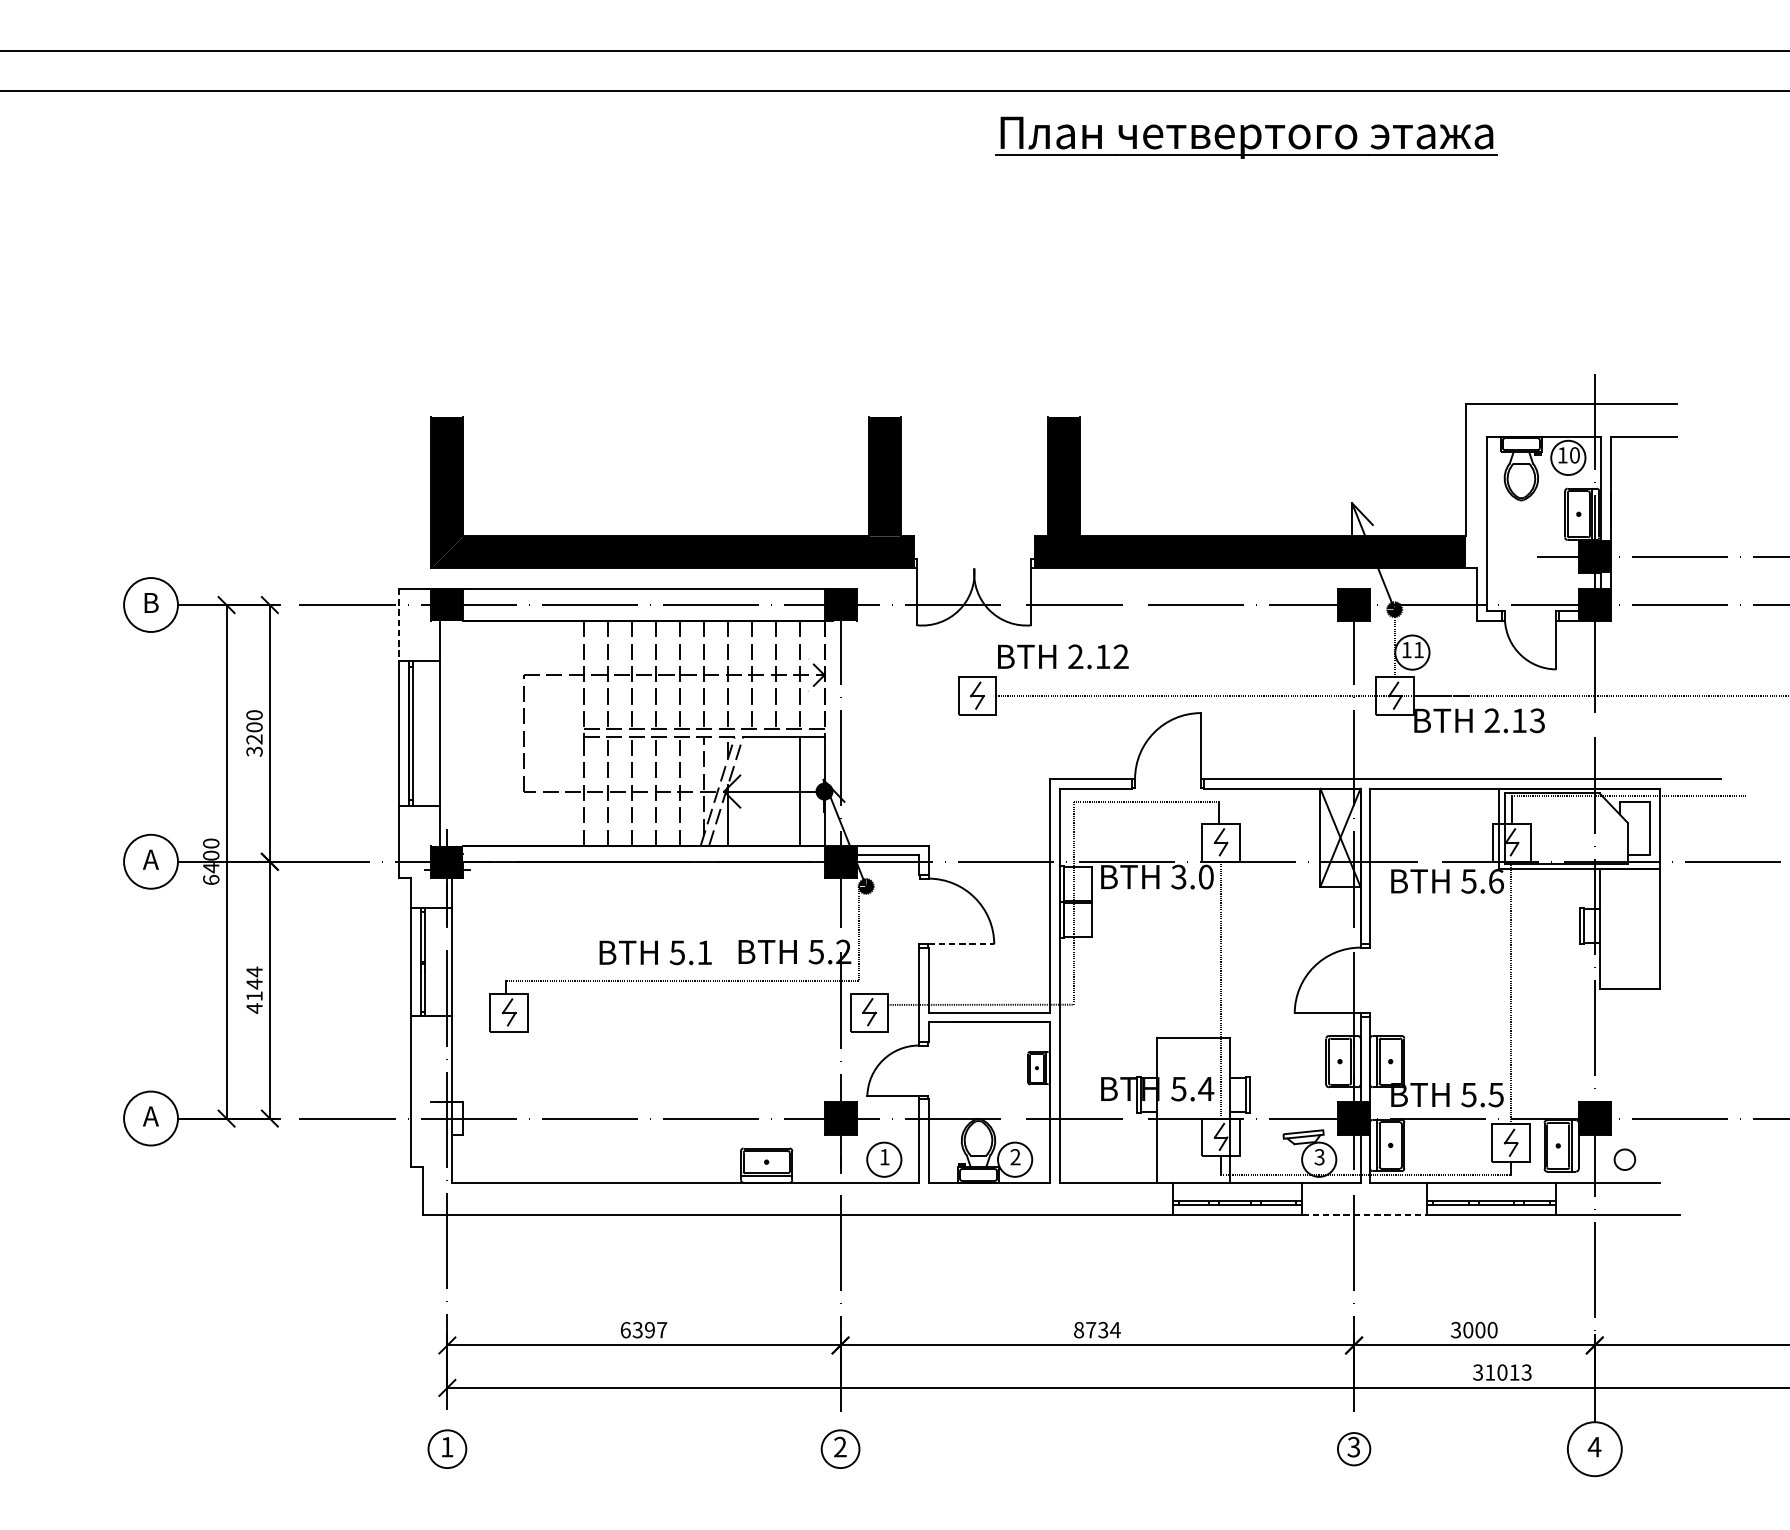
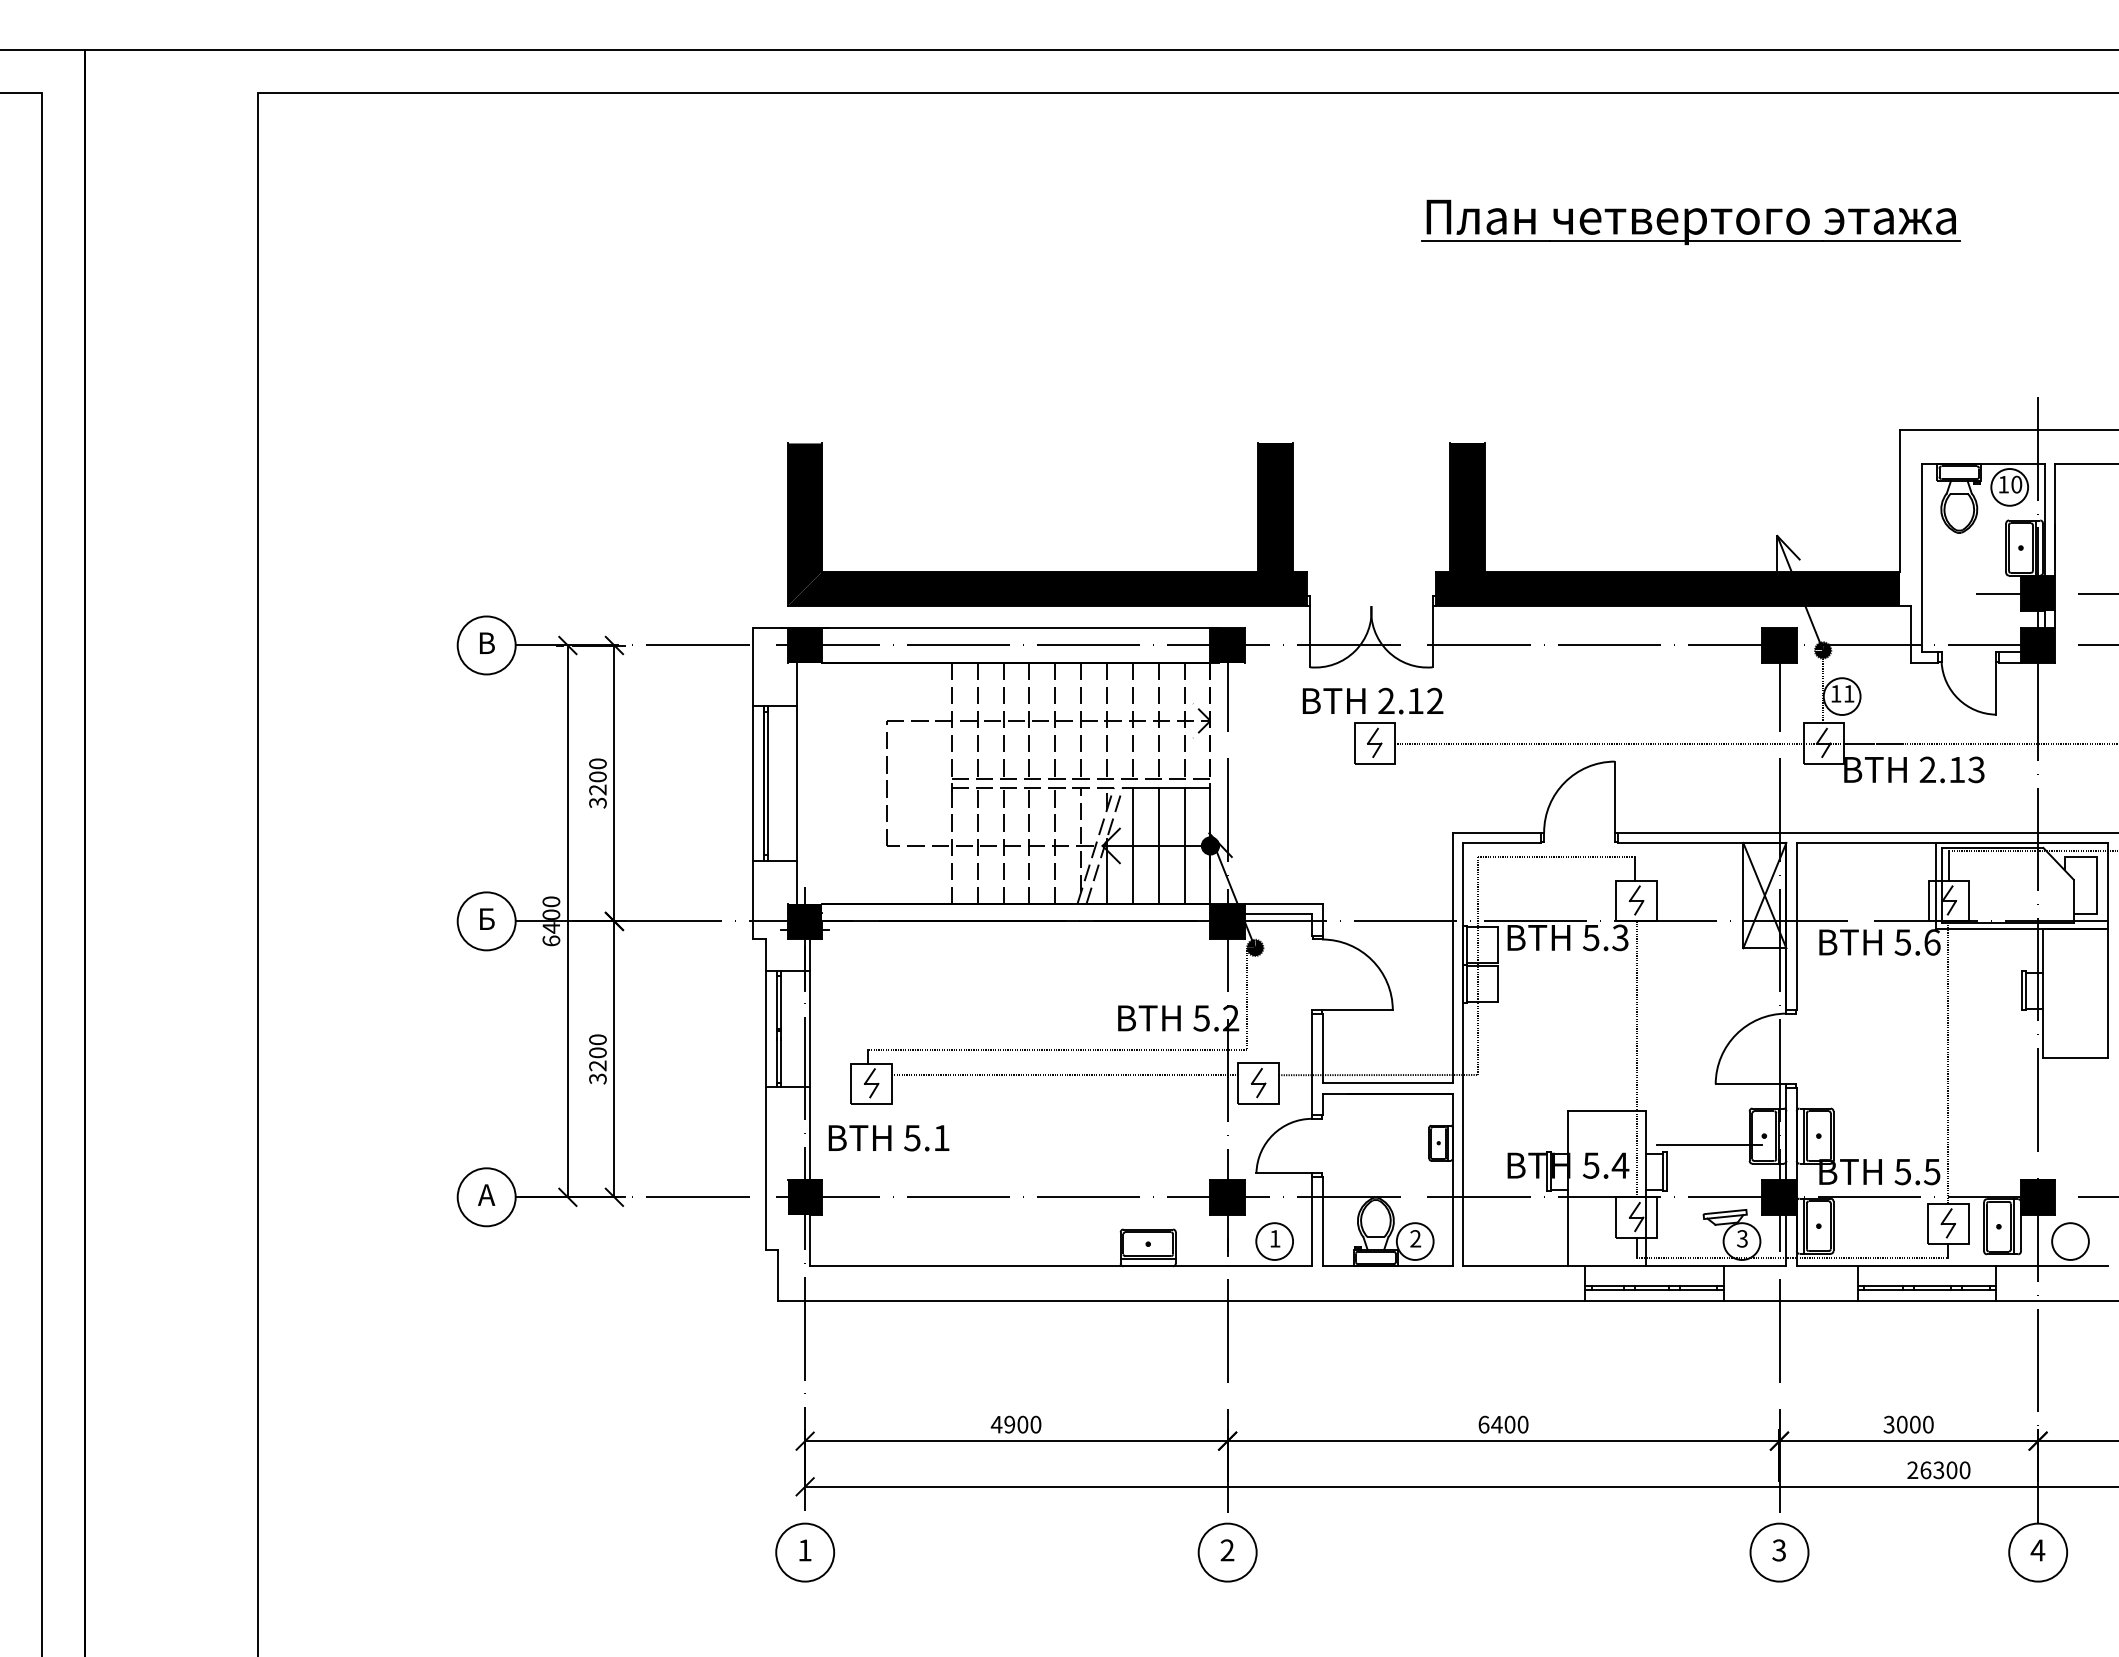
part: (1246, 137) -> (1690, 222), moved
line: (399, 625) -> (753, 667), dashed -> solid
text: (1062, 656) -> (1372, 700), moved
line: (752, 791) -> (1132, 845), added
line: (776, 791) -> (1158, 845), added
text: (150, 859) -> (486, 918), А -> Б
text: (1192, 876) -> (1605, 937), 3.0 -> 5.3
line: (961, 944) -> (1357, 1010), dashed -> solid
text: (655, 953) -> (888, 1138), moved
text: (254, 990) -> (597, 1059), 4144 -> 3200
line: (688, 1005) -> (1064, 1075), added
line: (1288, 1069) -> (1709, 1144), added
fill: (446, 1118) -> (804, 1197), added
circle: (1624, 1159) -> (2070, 1241), size x1.67
line: (1364, 1214) -> (1790, 1300), dashed -> solid
text: (643, 1329) -> (1015, 1424), 6397 -> 4900
text: (1097, 1329) -> (1503, 1424), 8734 -> 6400
text: (1502, 1372) -> (1938, 1470), 31013 -> 26300
circle: (447, 1449) -> (805, 1552), size x1.43
circle: (840, 1449) -> (1227, 1552), size x1.43
circle: (1354, 1449) -> (1779, 1552), size x1.67

